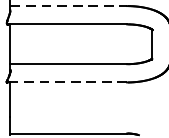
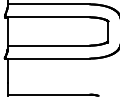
line: (69, 6) -> (49, 4), dashed -> solid
line: (66, 82) -> (47, 58), dashed -> solid

